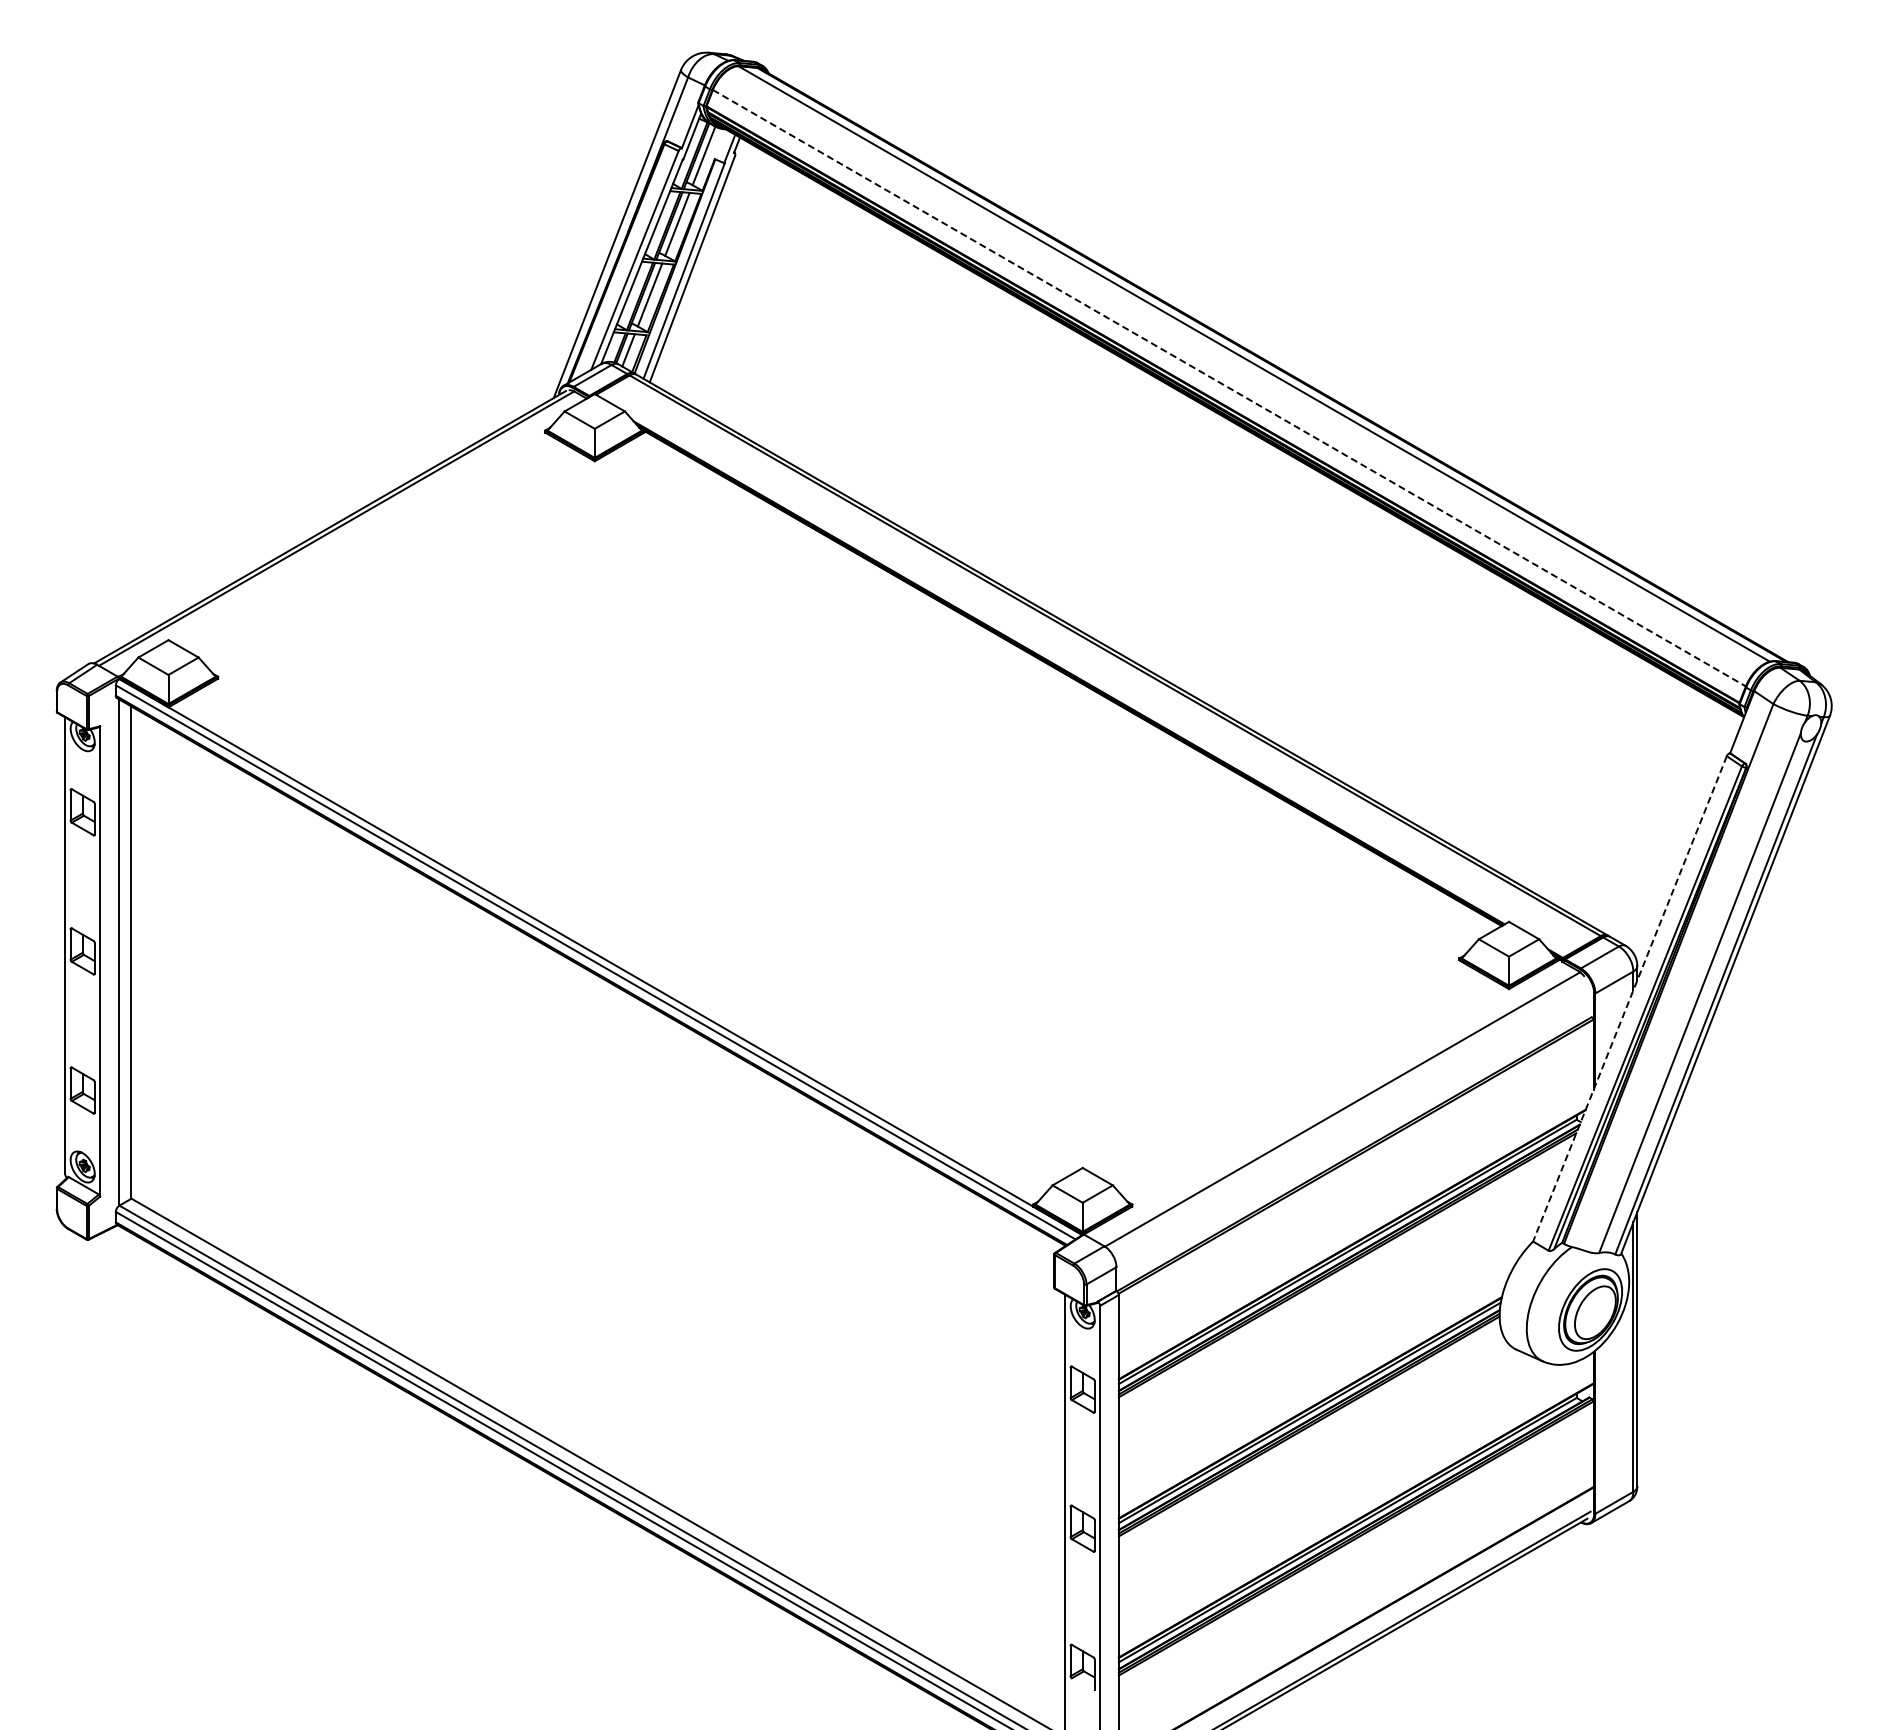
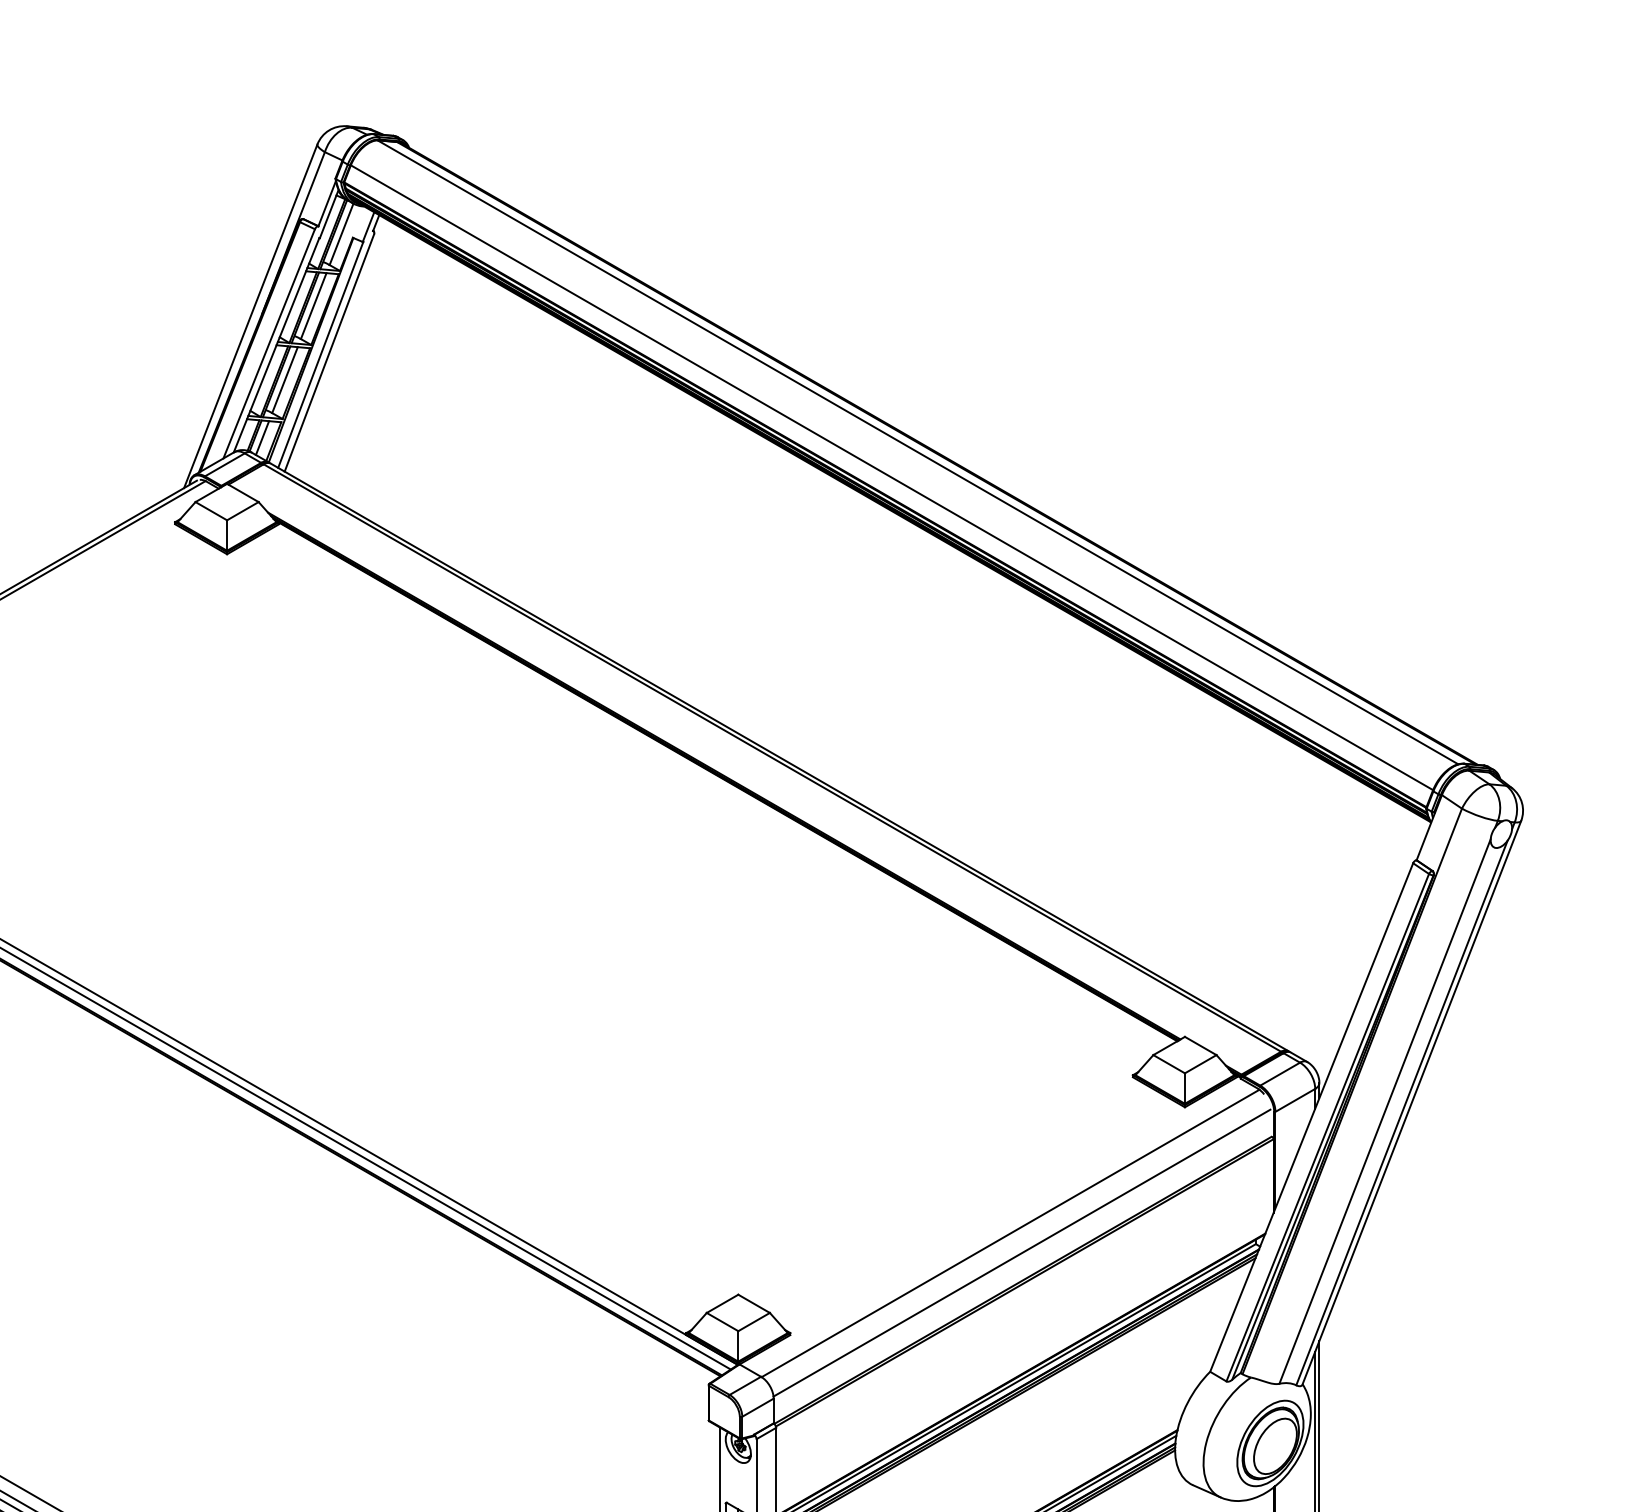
line: (1229, 388) -> (892, 478), dashed -> solid
line: (1629, 999) -> (1311, 1118), dashed -> solid
line: (1353, 1128) -> (1022, 1253), added

